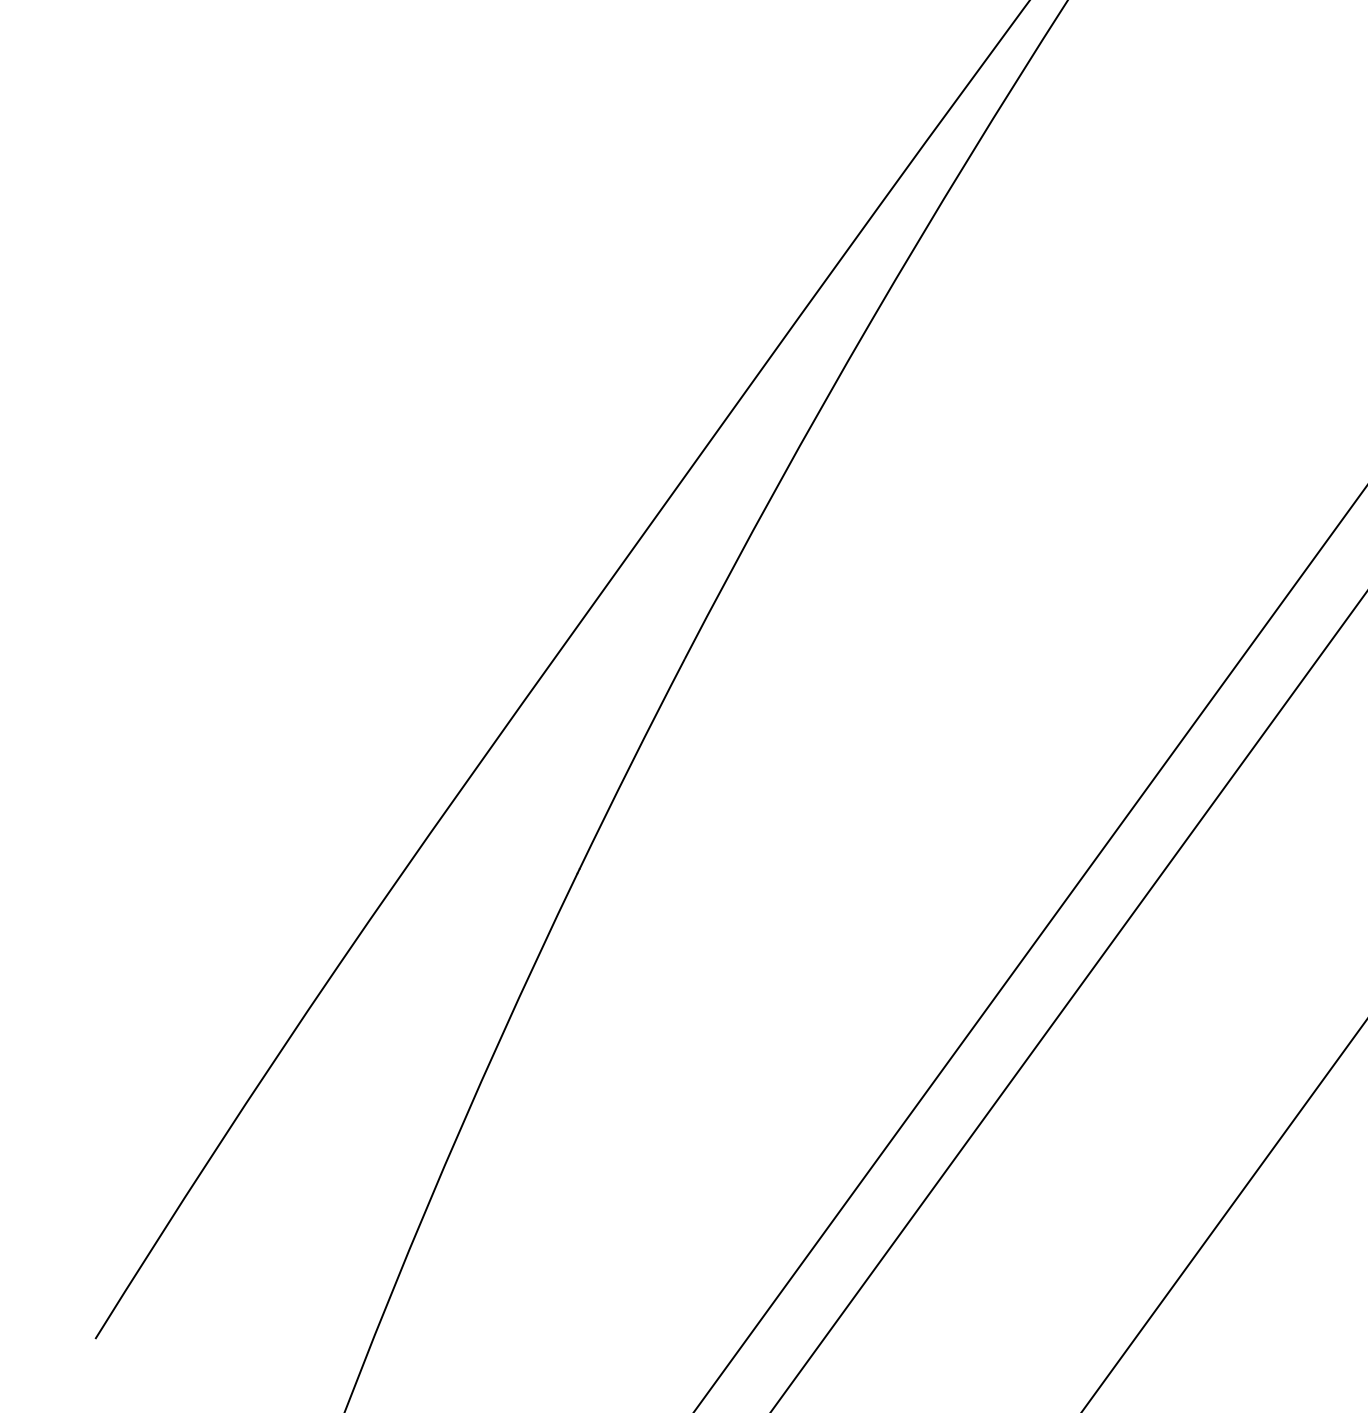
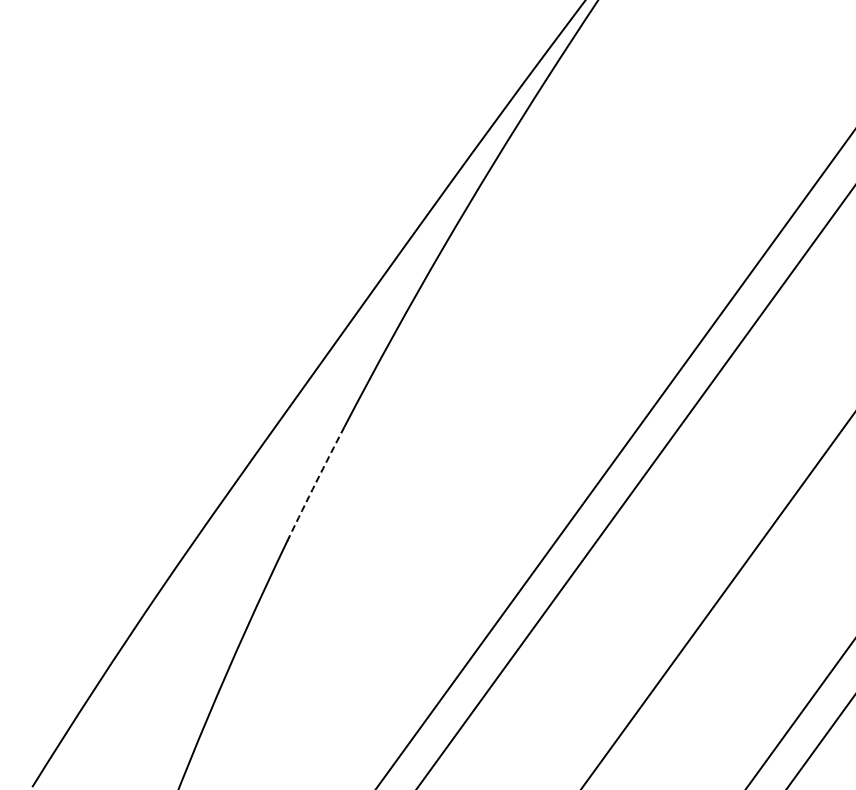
arc: (632, 763) -> (316, 482), solid -> dashed

